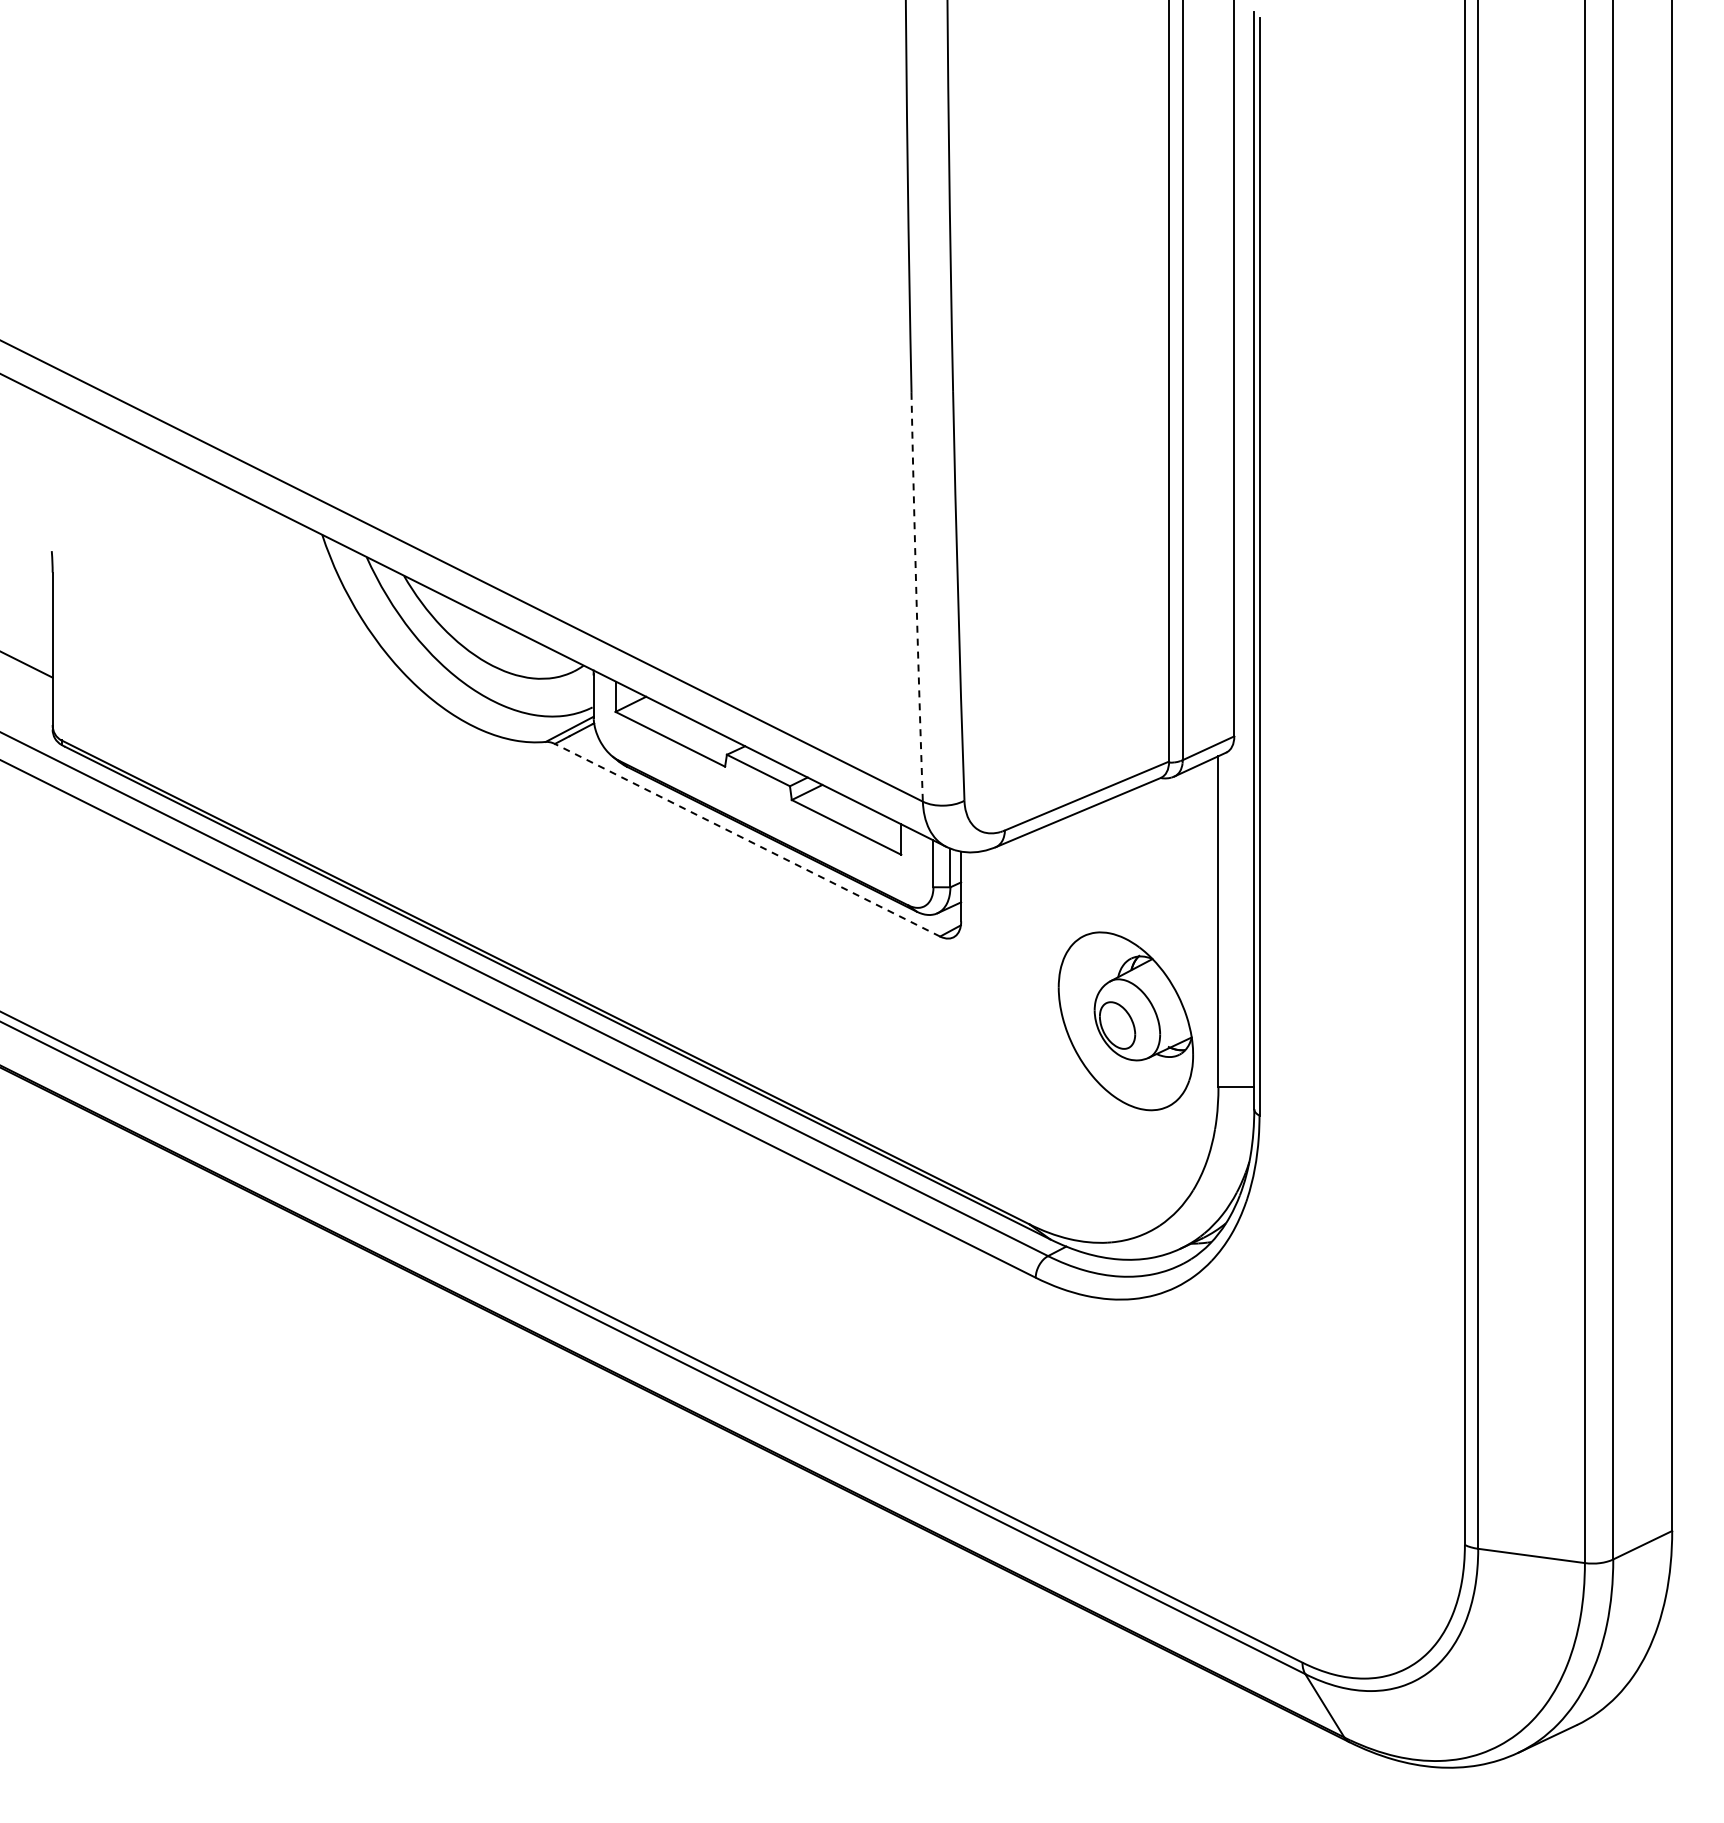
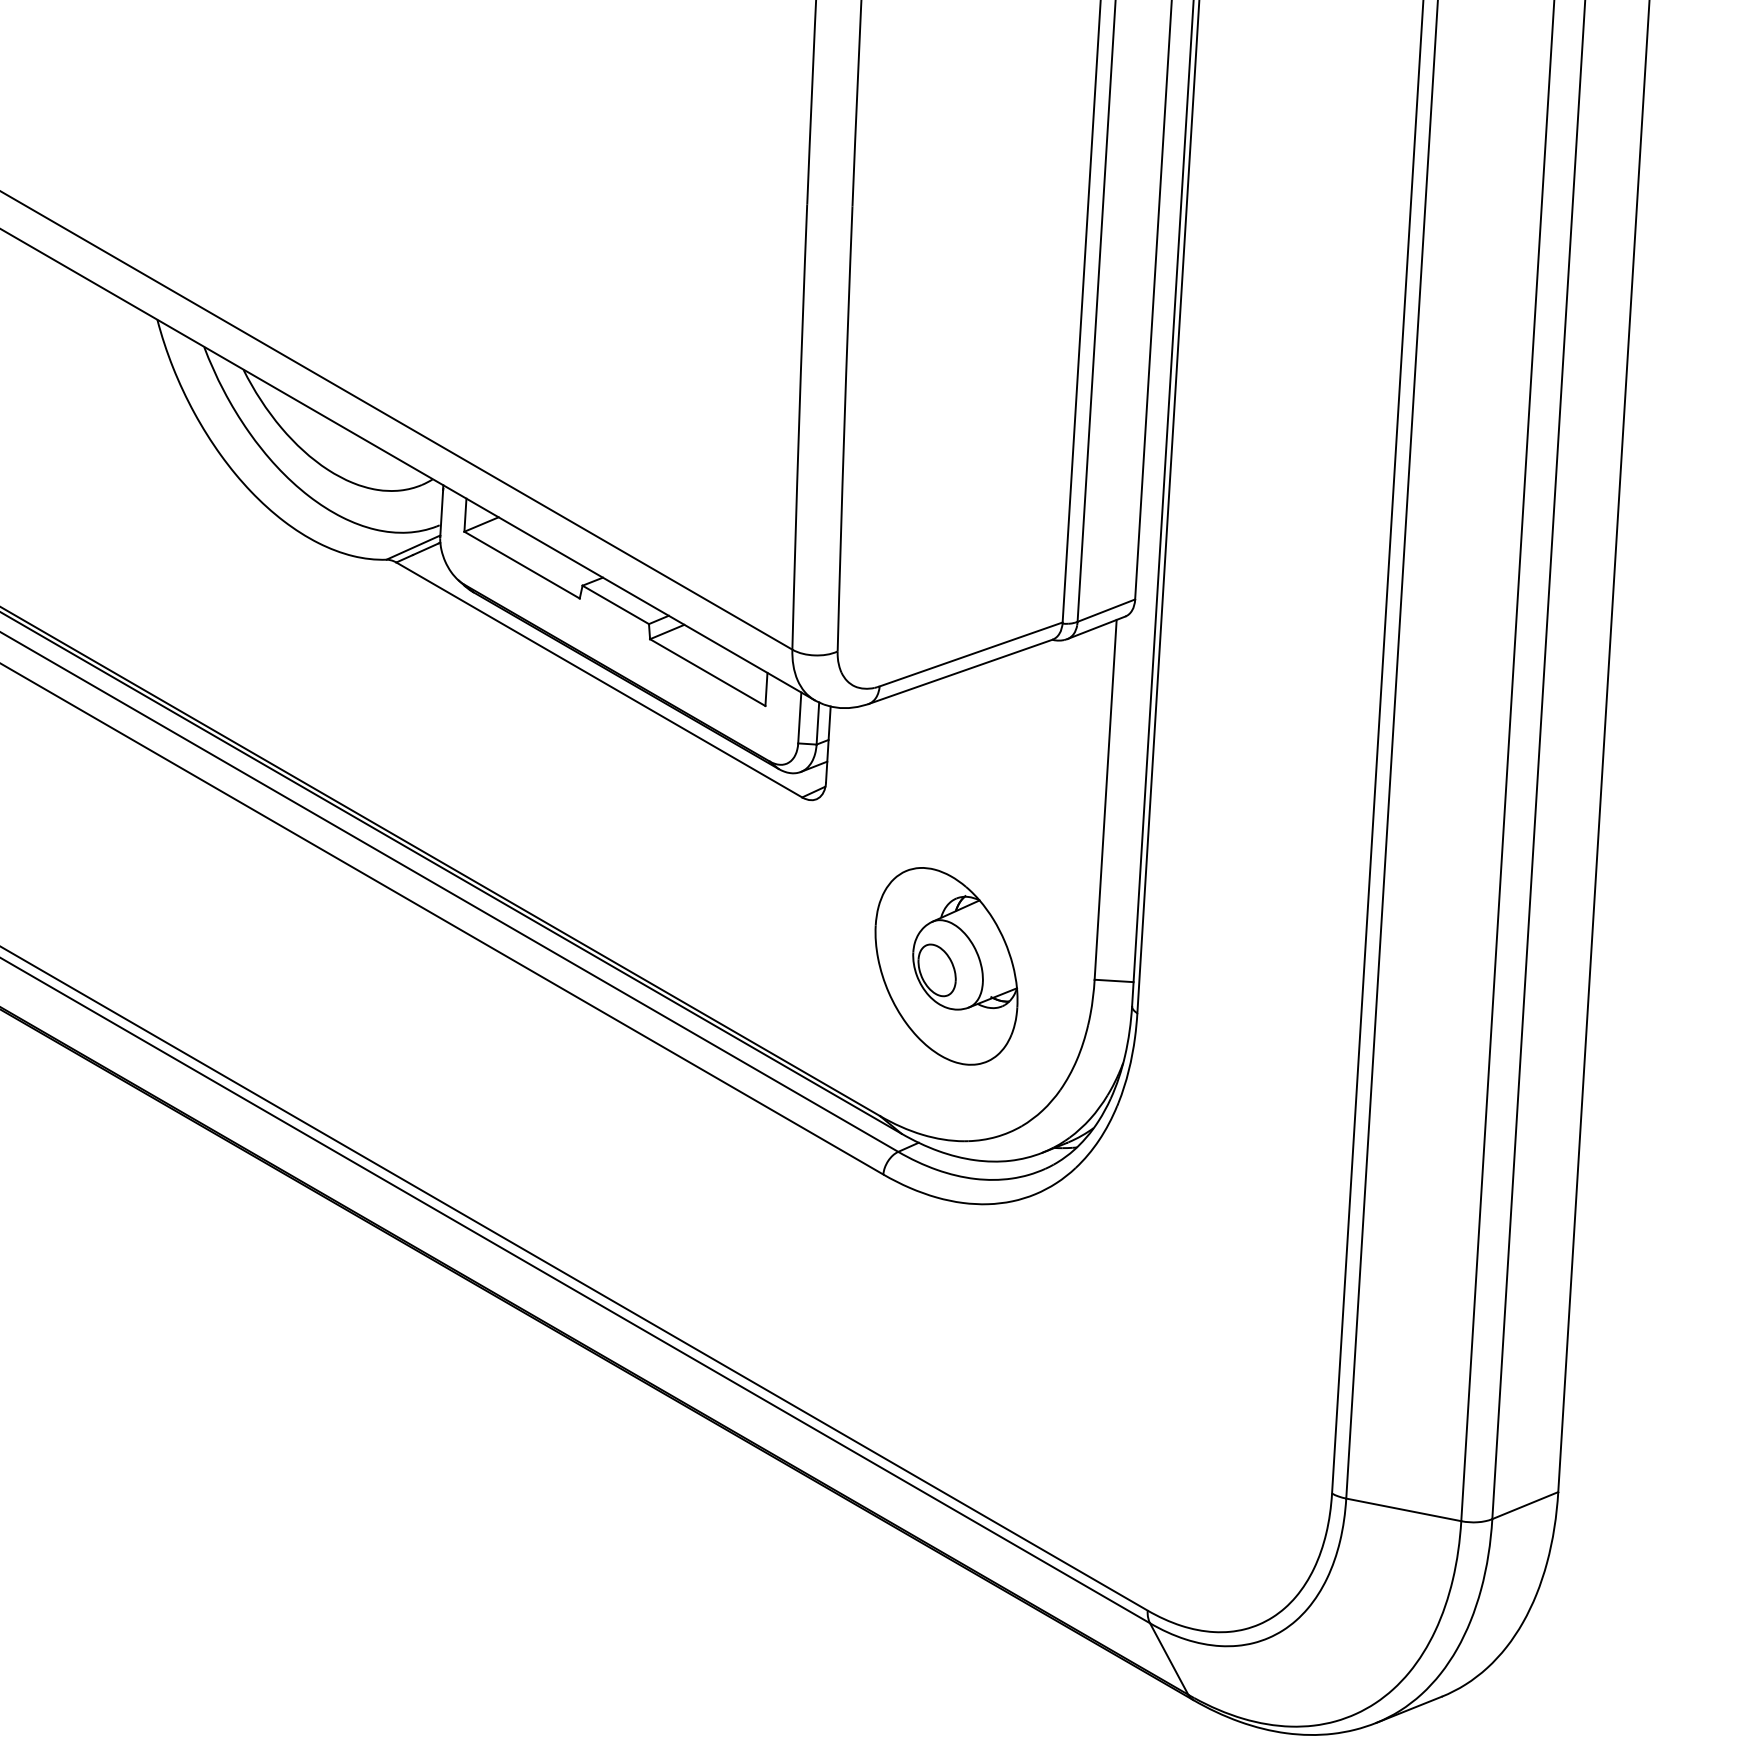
arc: (916, 597) -> (799, 427), dashed -> solid
line: (747, 840) -> (599, 680), dashed -> solid
part: (1125, 1021) -> (946, 966), moved

